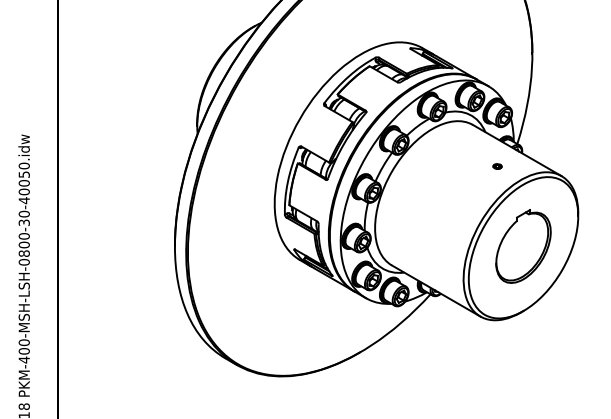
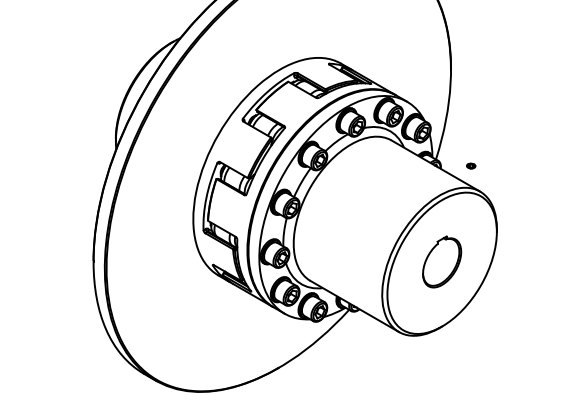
part: (497, 166) -> (471, 166), moved
part: (523, 246) -> (442, 262), size x0.7

